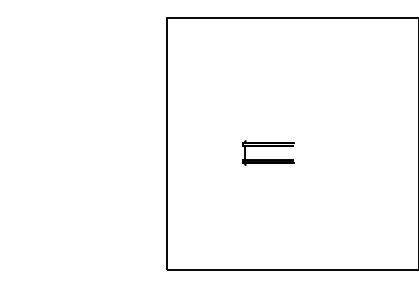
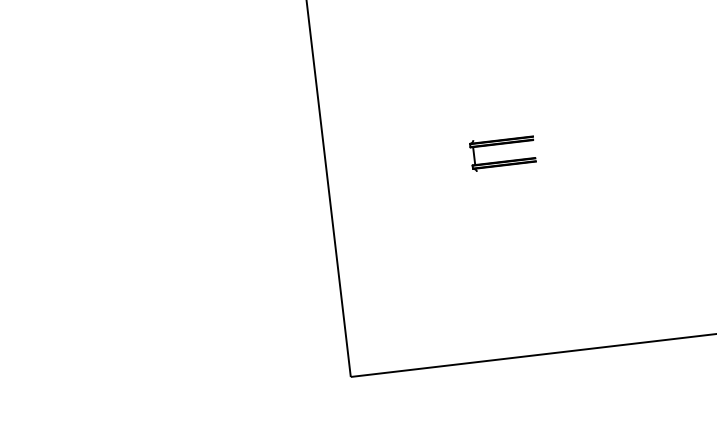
part: (267, 152) -> (501, 151), size x0.71

